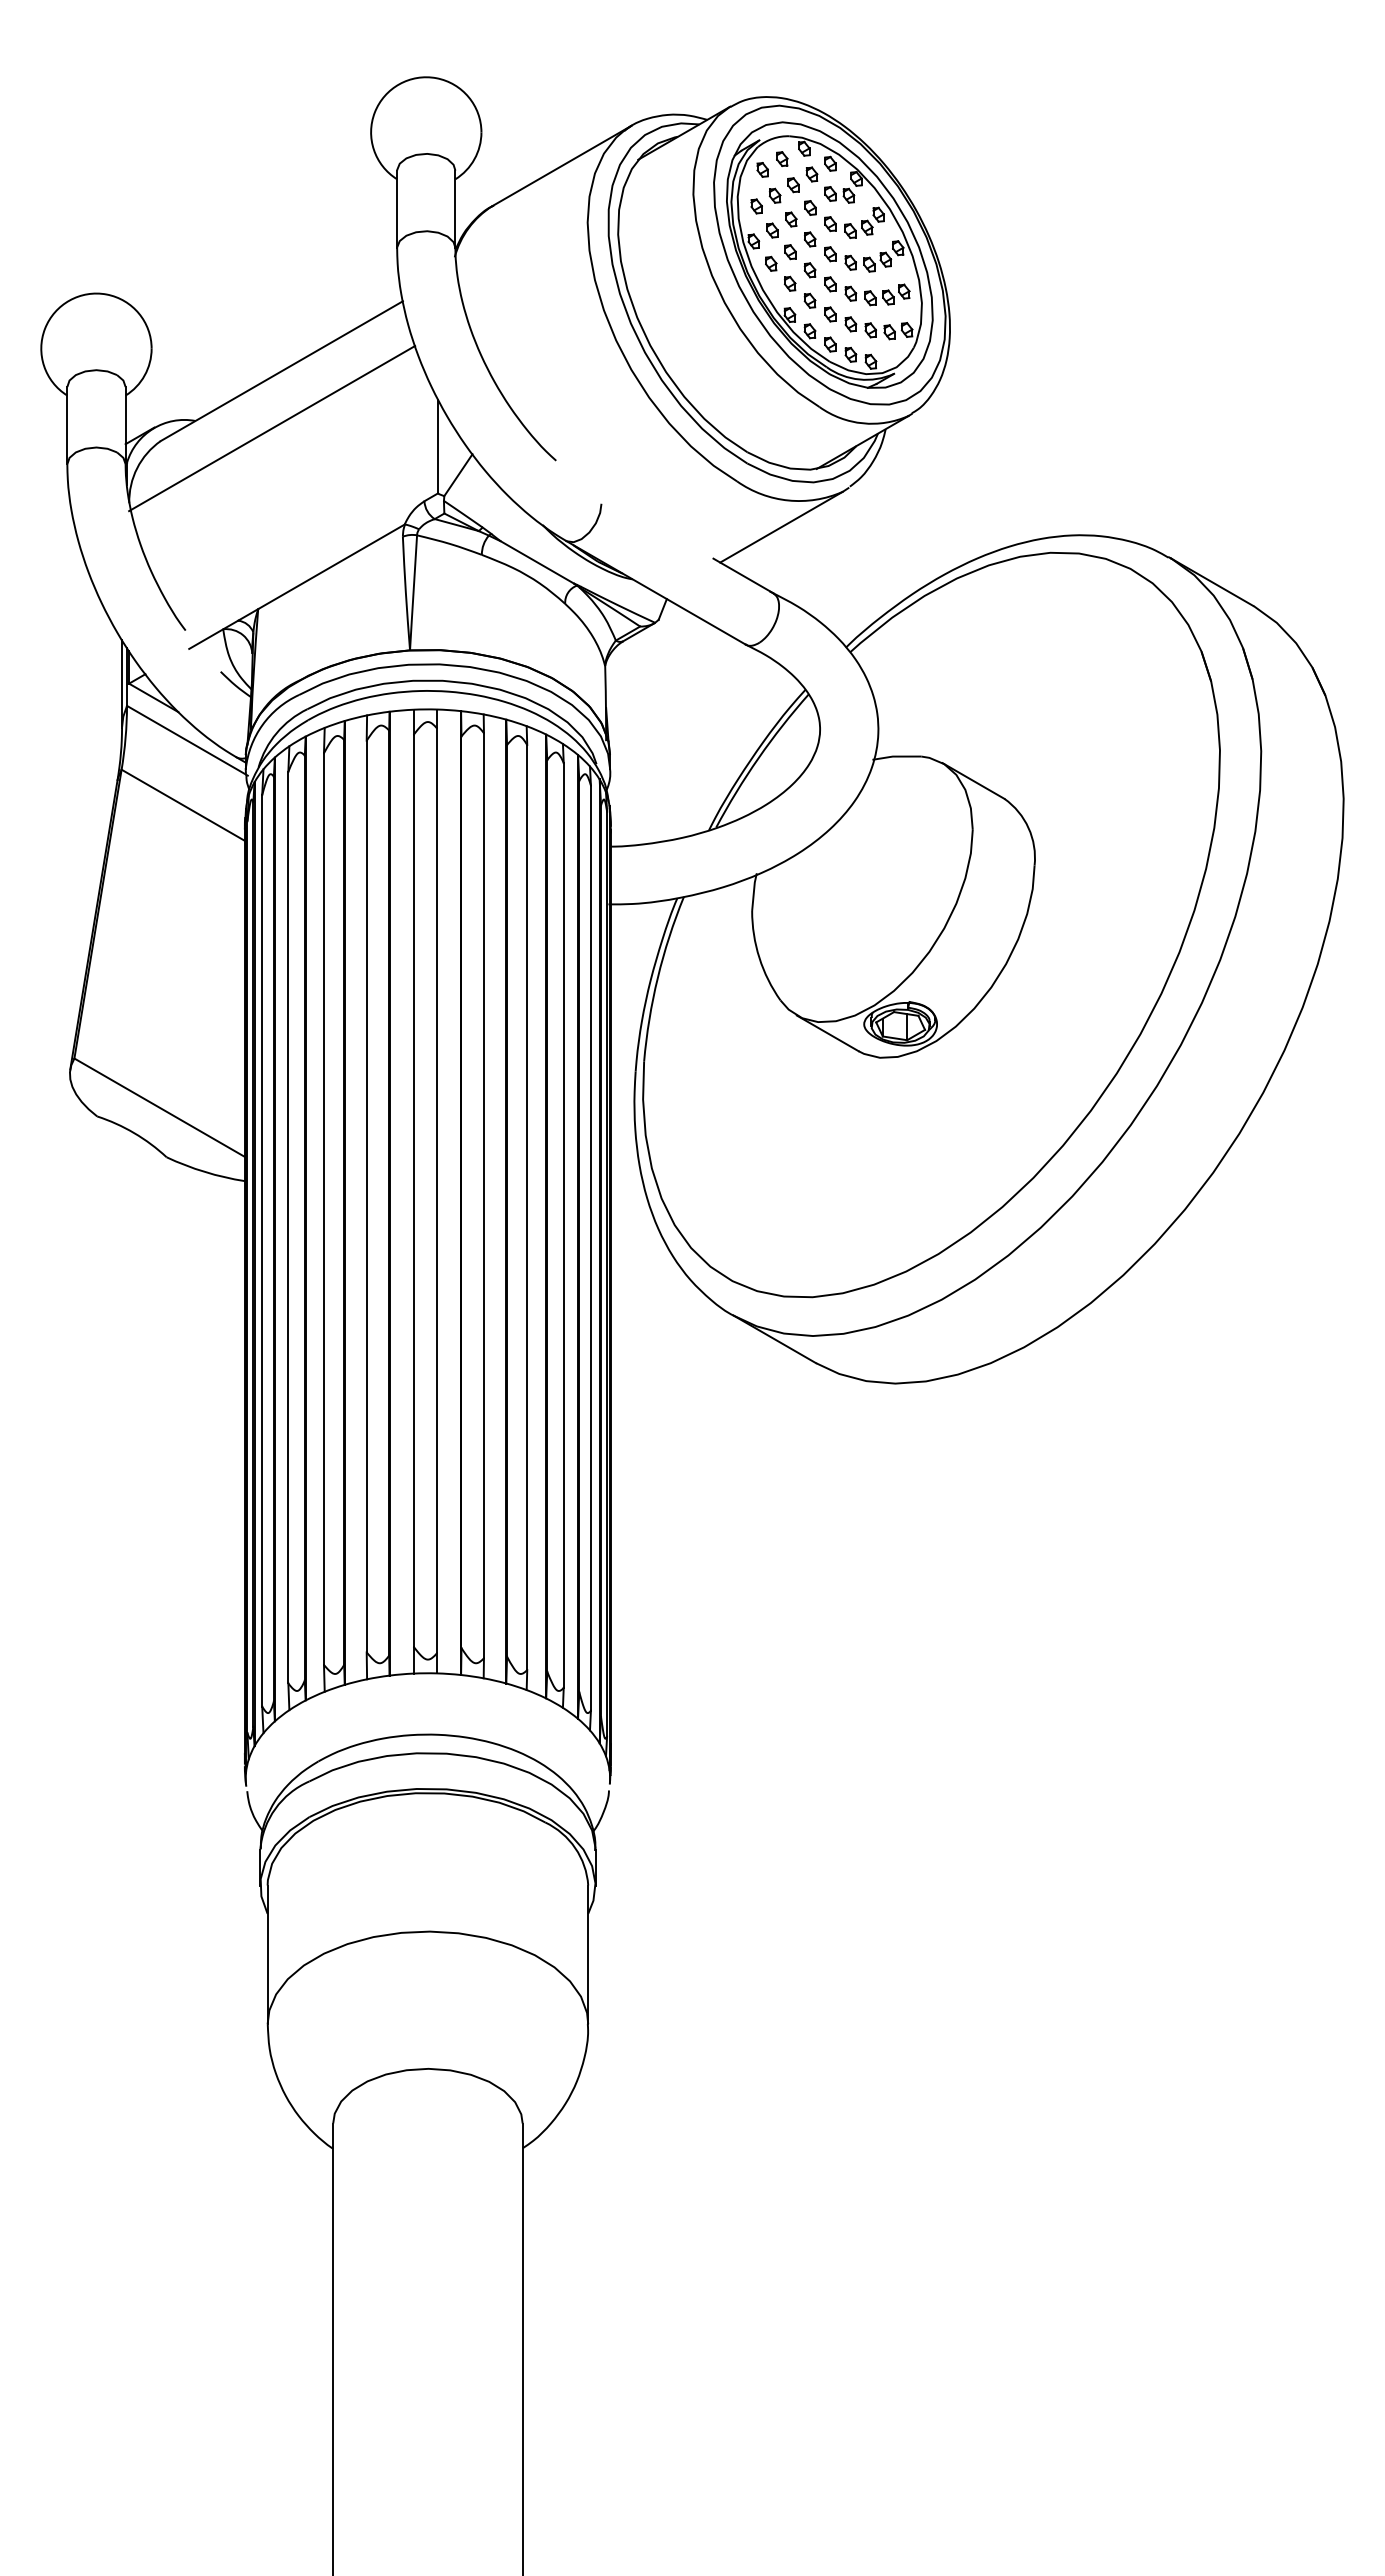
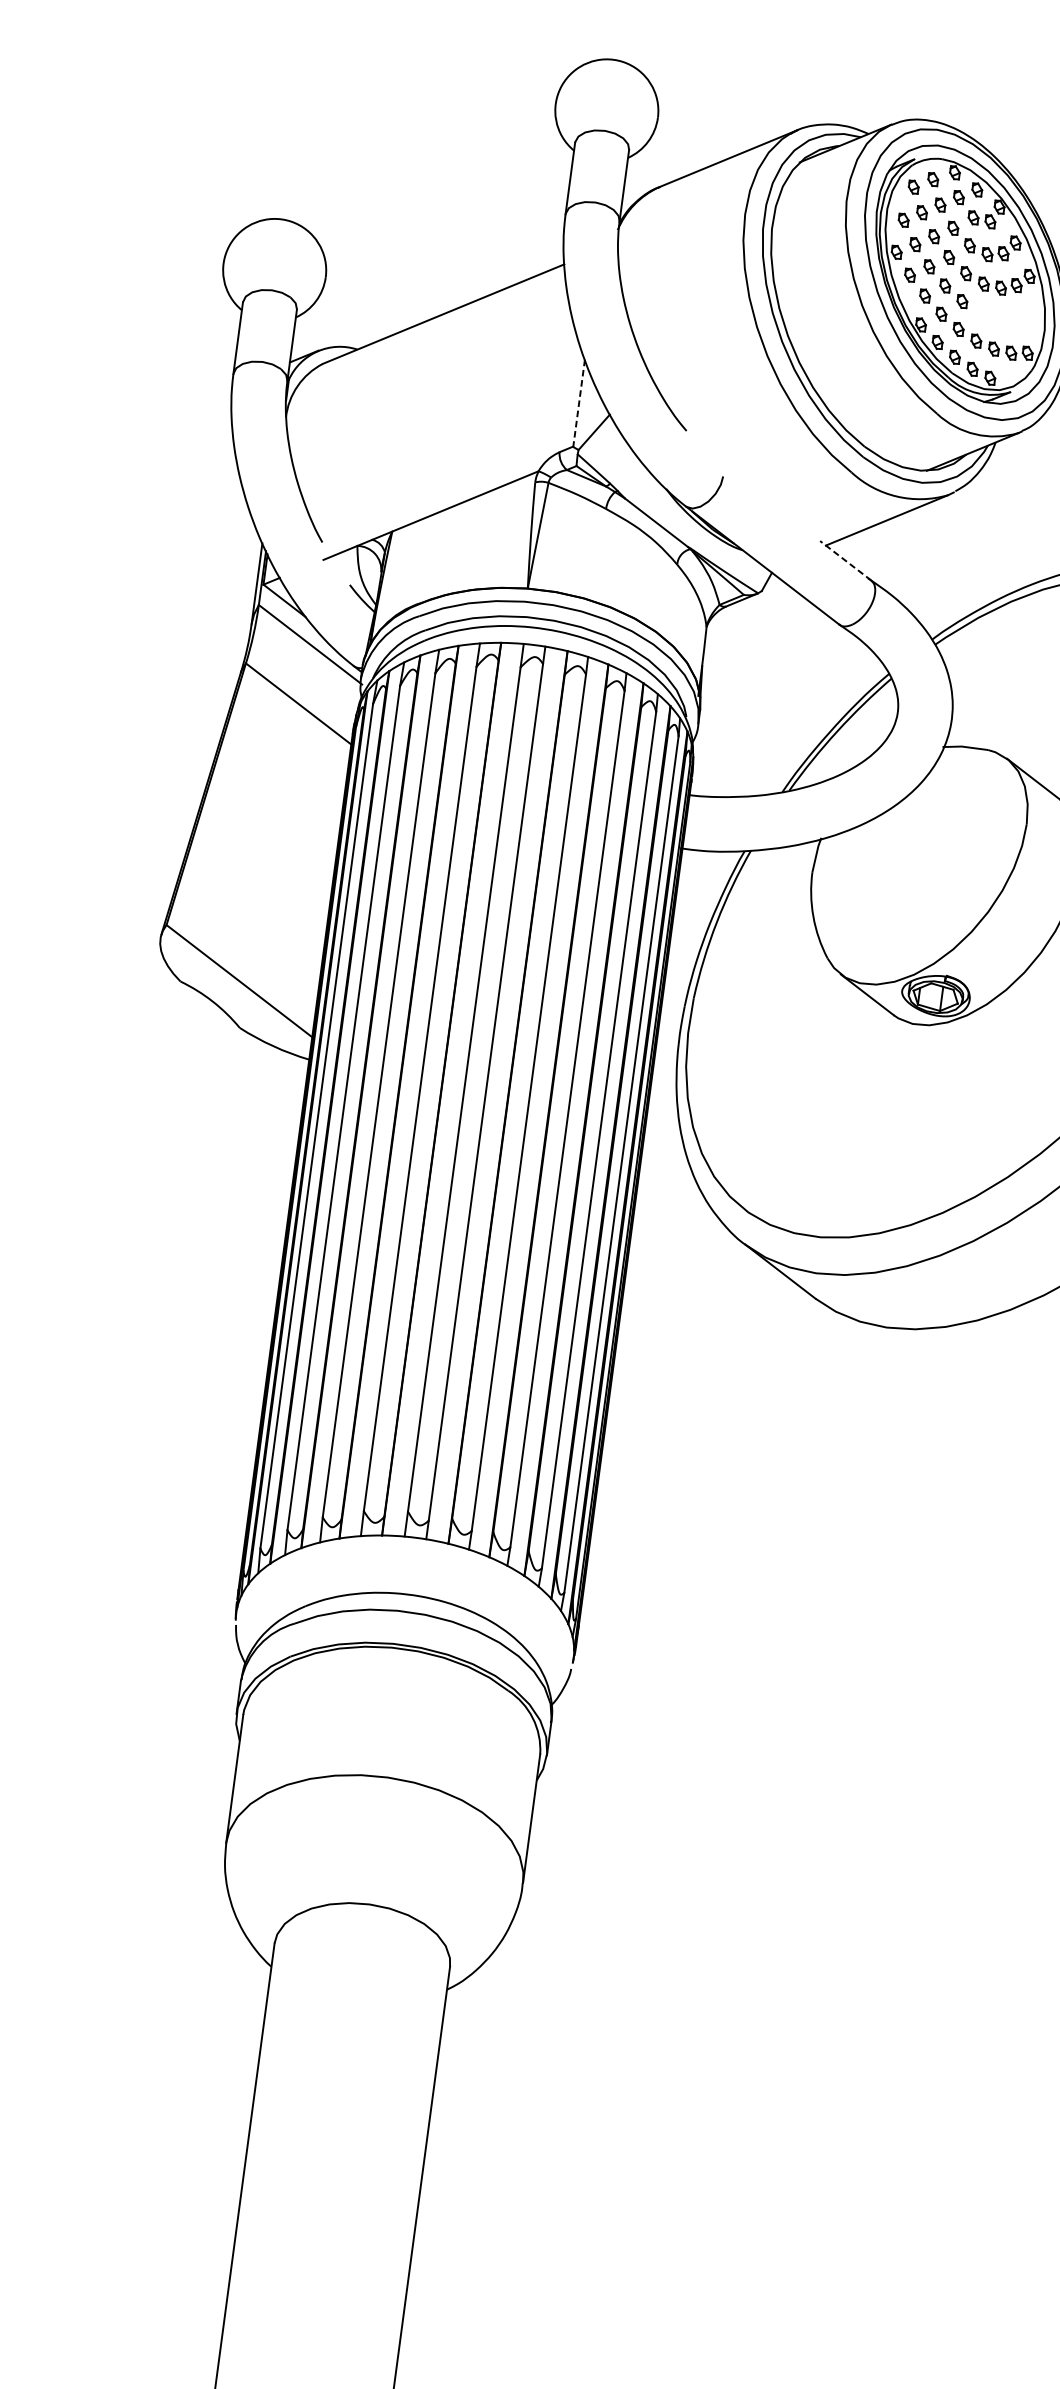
part: (877, 294) -> (1004, 316), removed
line: (272, 428) -> (427, 366), removed
line: (438, 446) -> (579, 403), solid -> dashed
line: (743, 575) -> (845, 560), solid -> dashed

